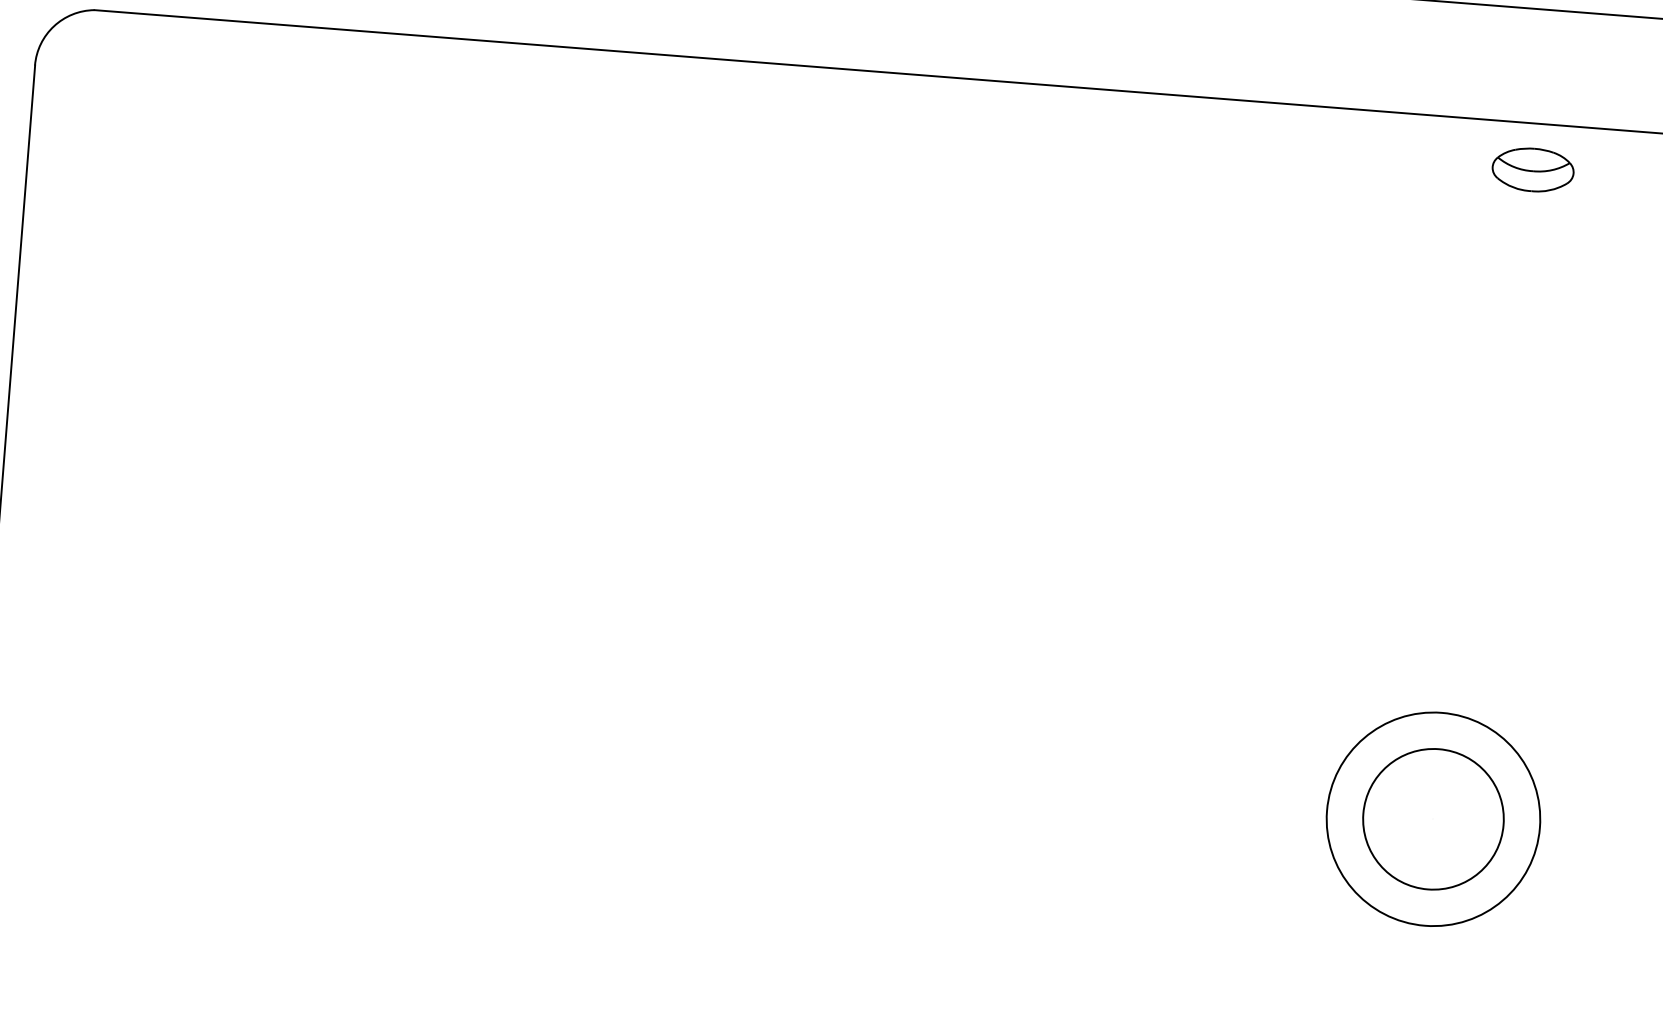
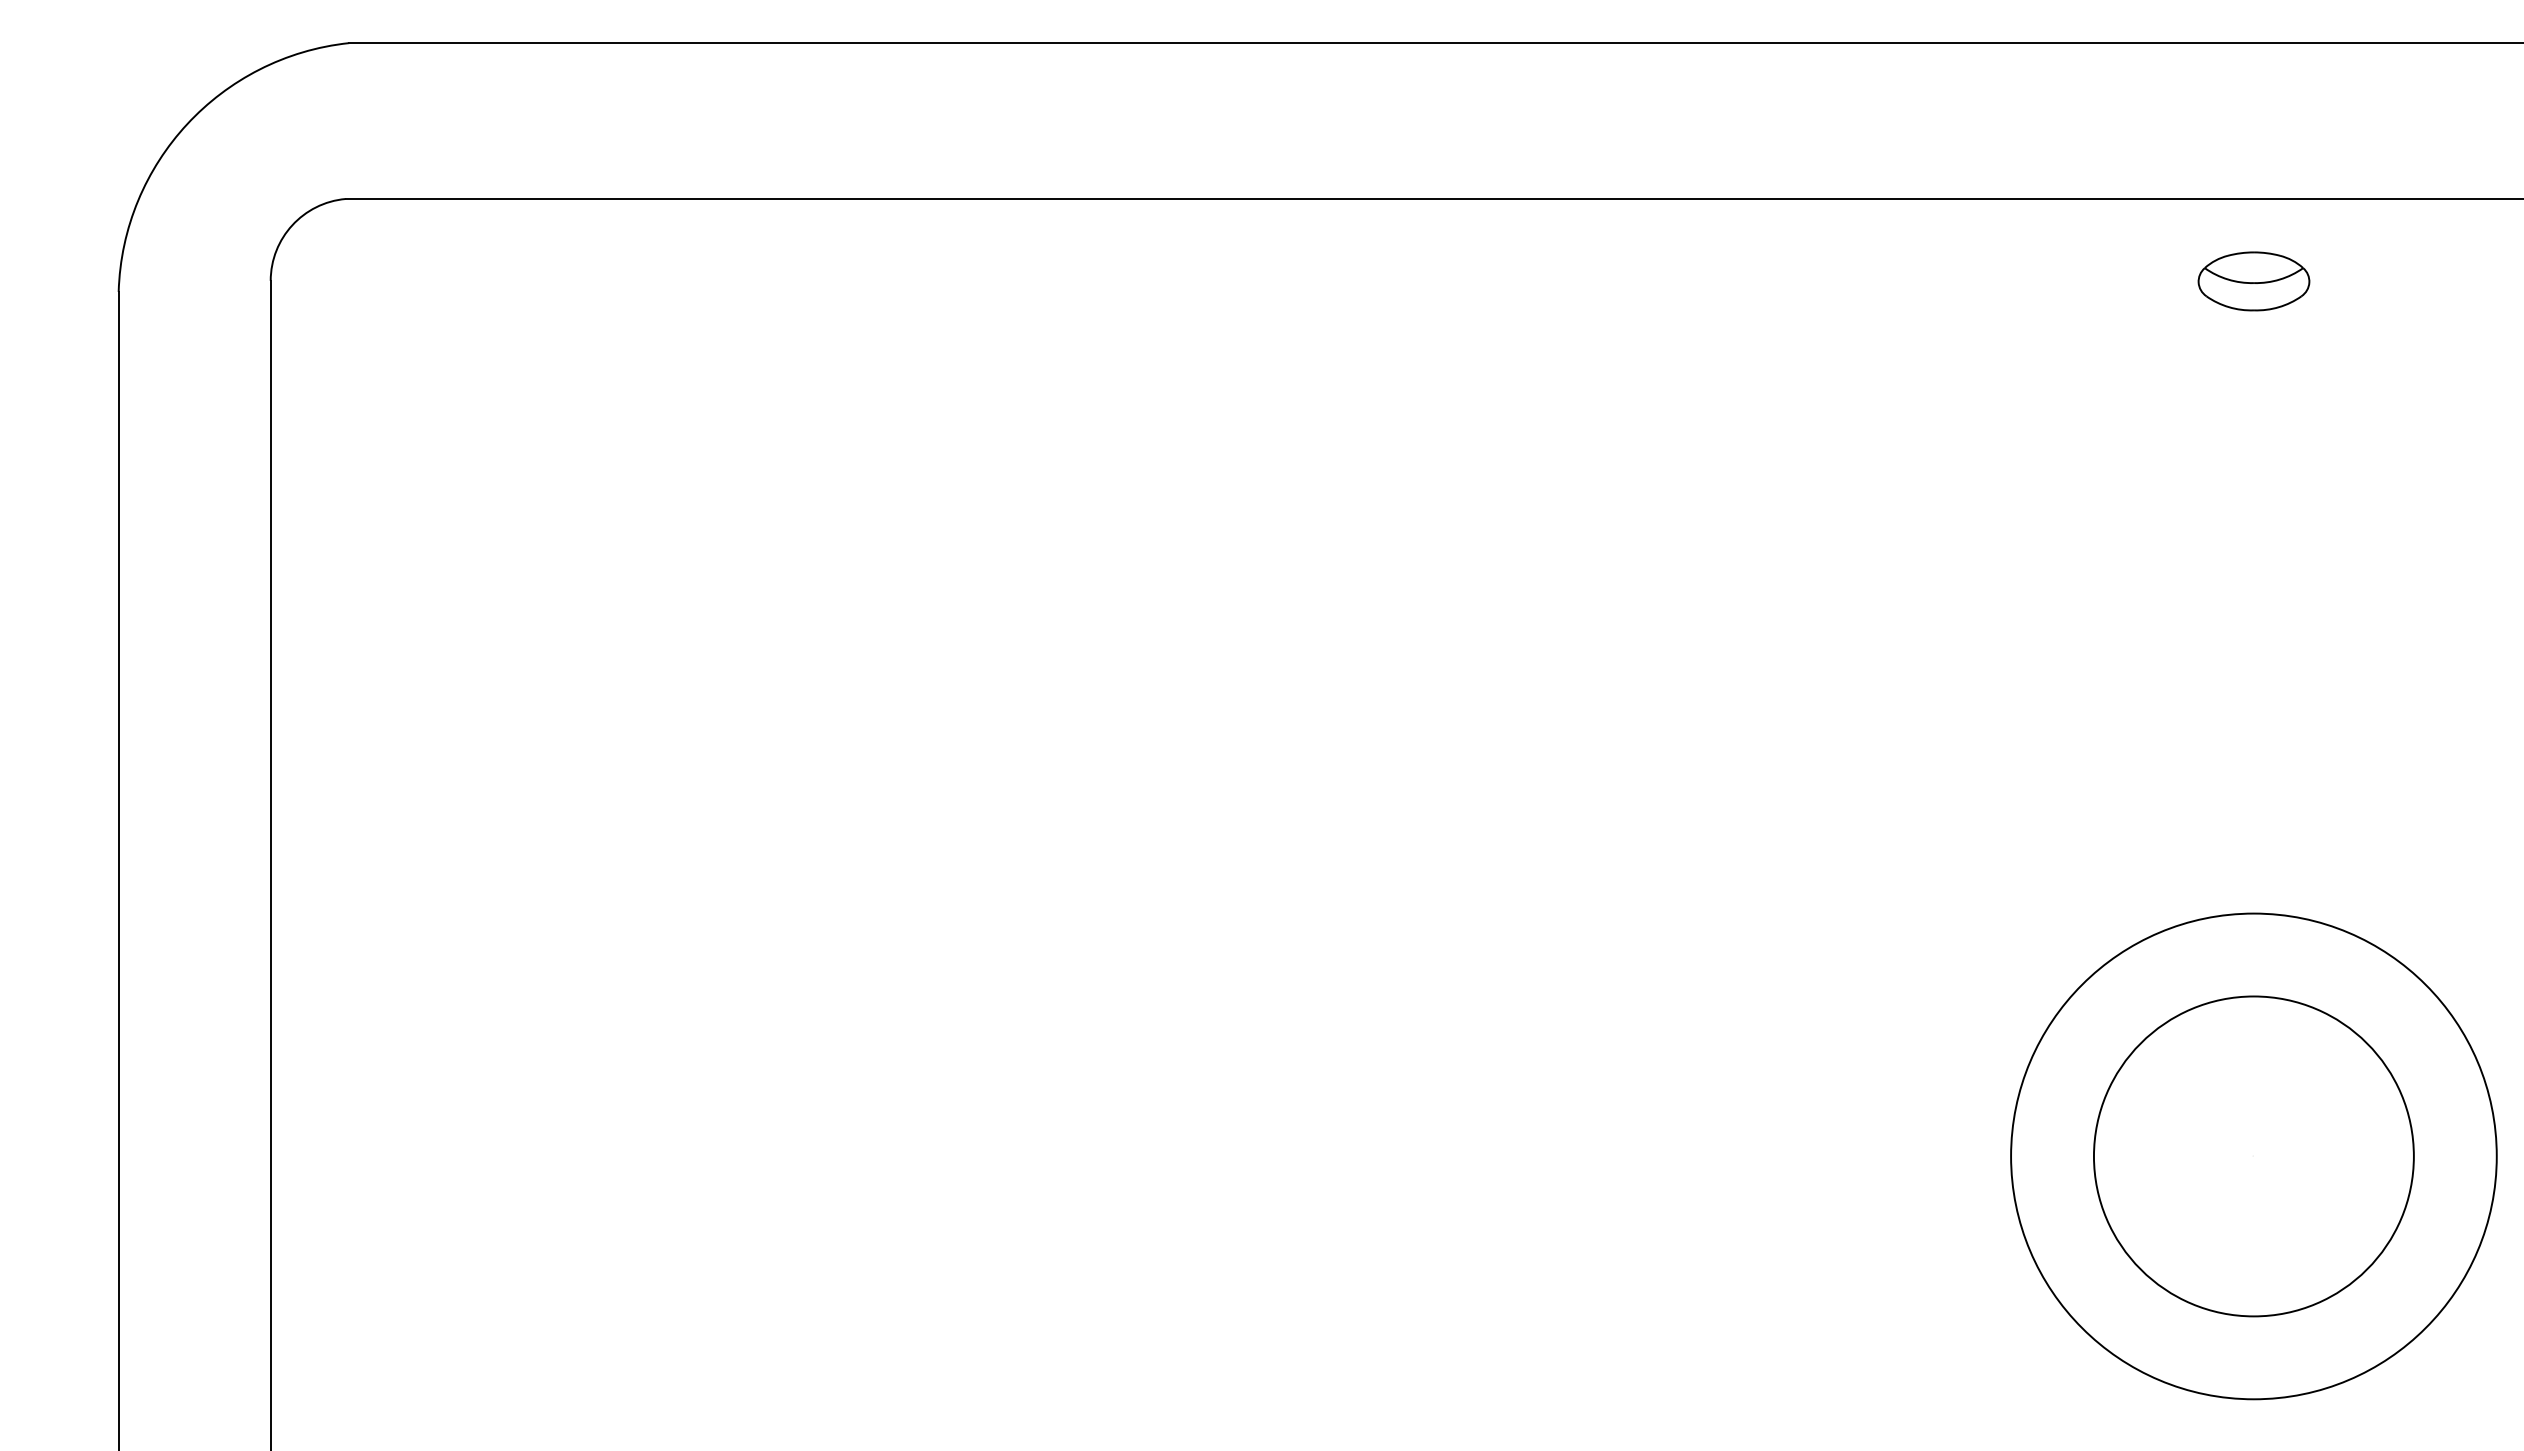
part: (1532, 170) -> (2253, 281), moved
circle: (1433, 819) -> (2253, 1156), size x1.67
circle: (1433, 819) -> (2253, 1156), size x1.67

